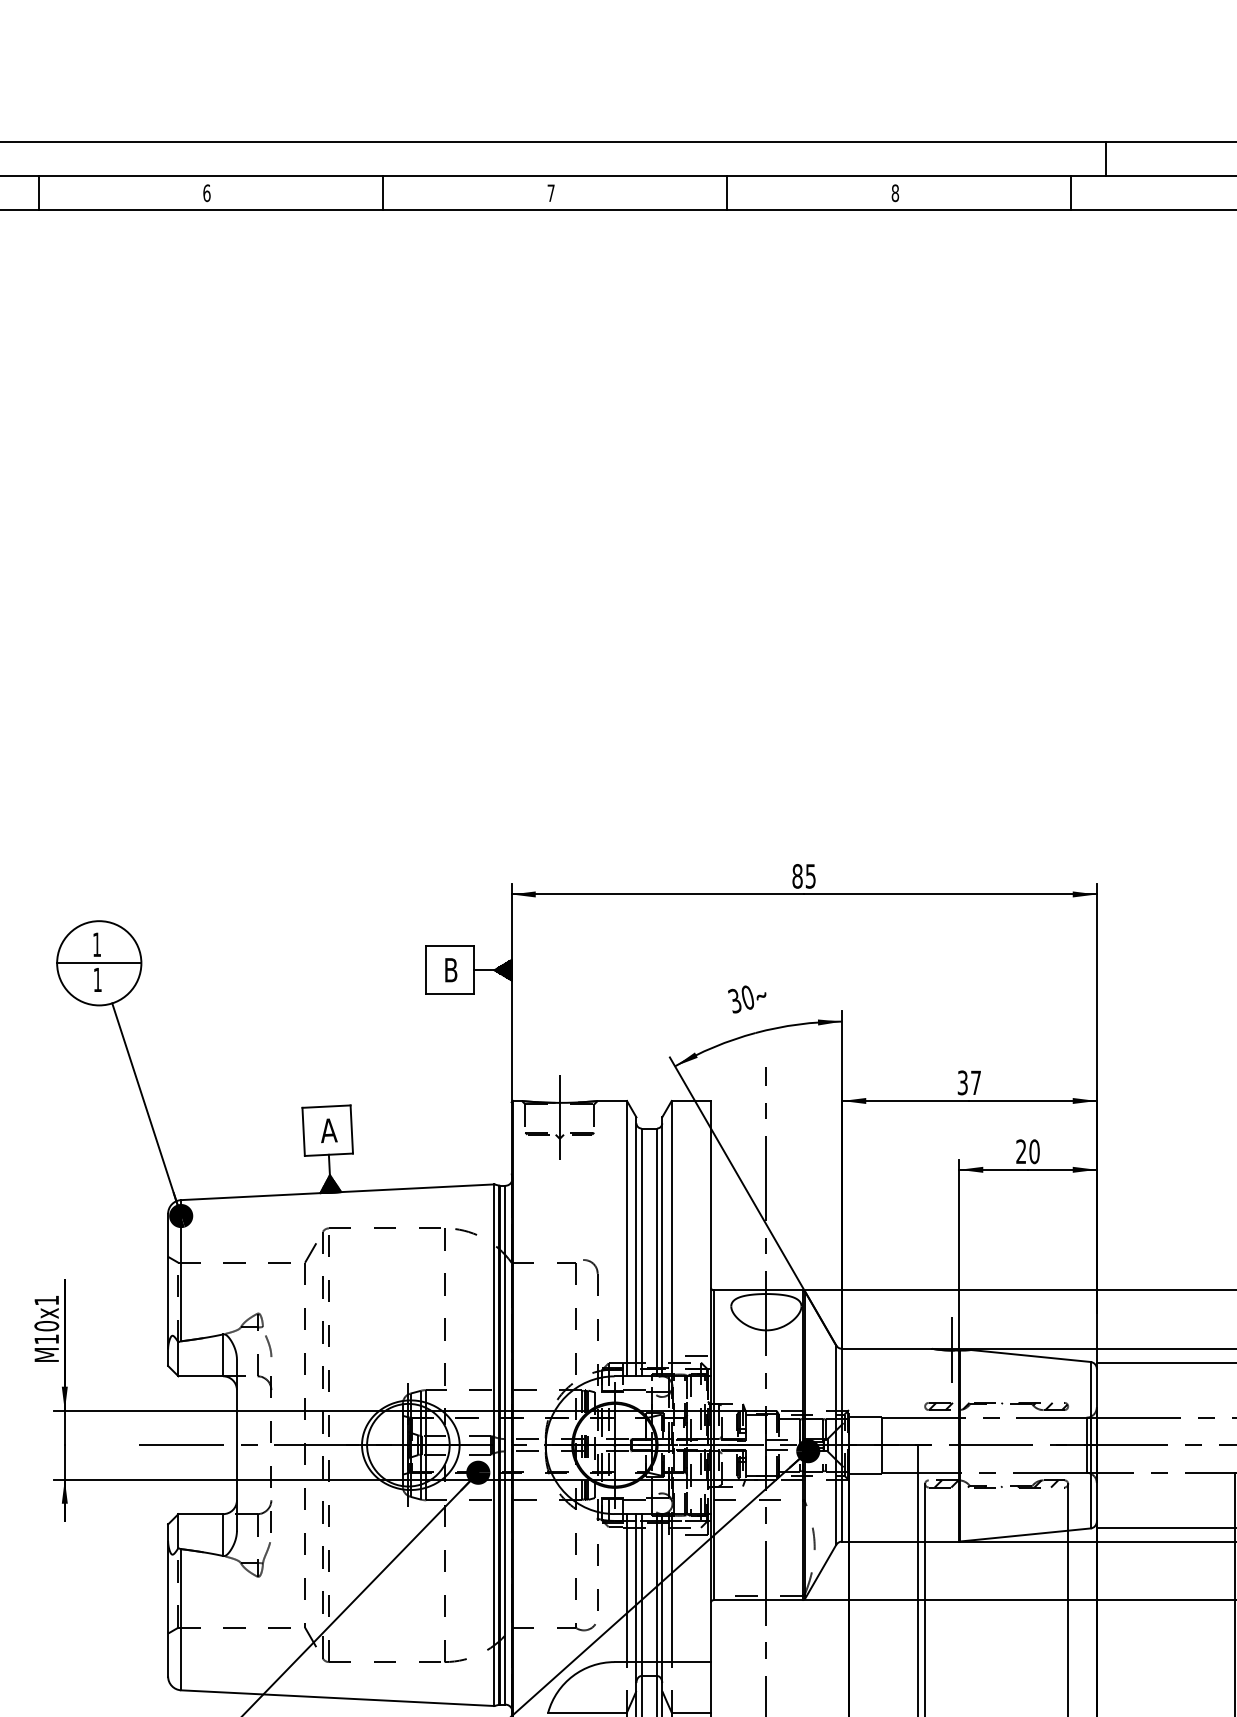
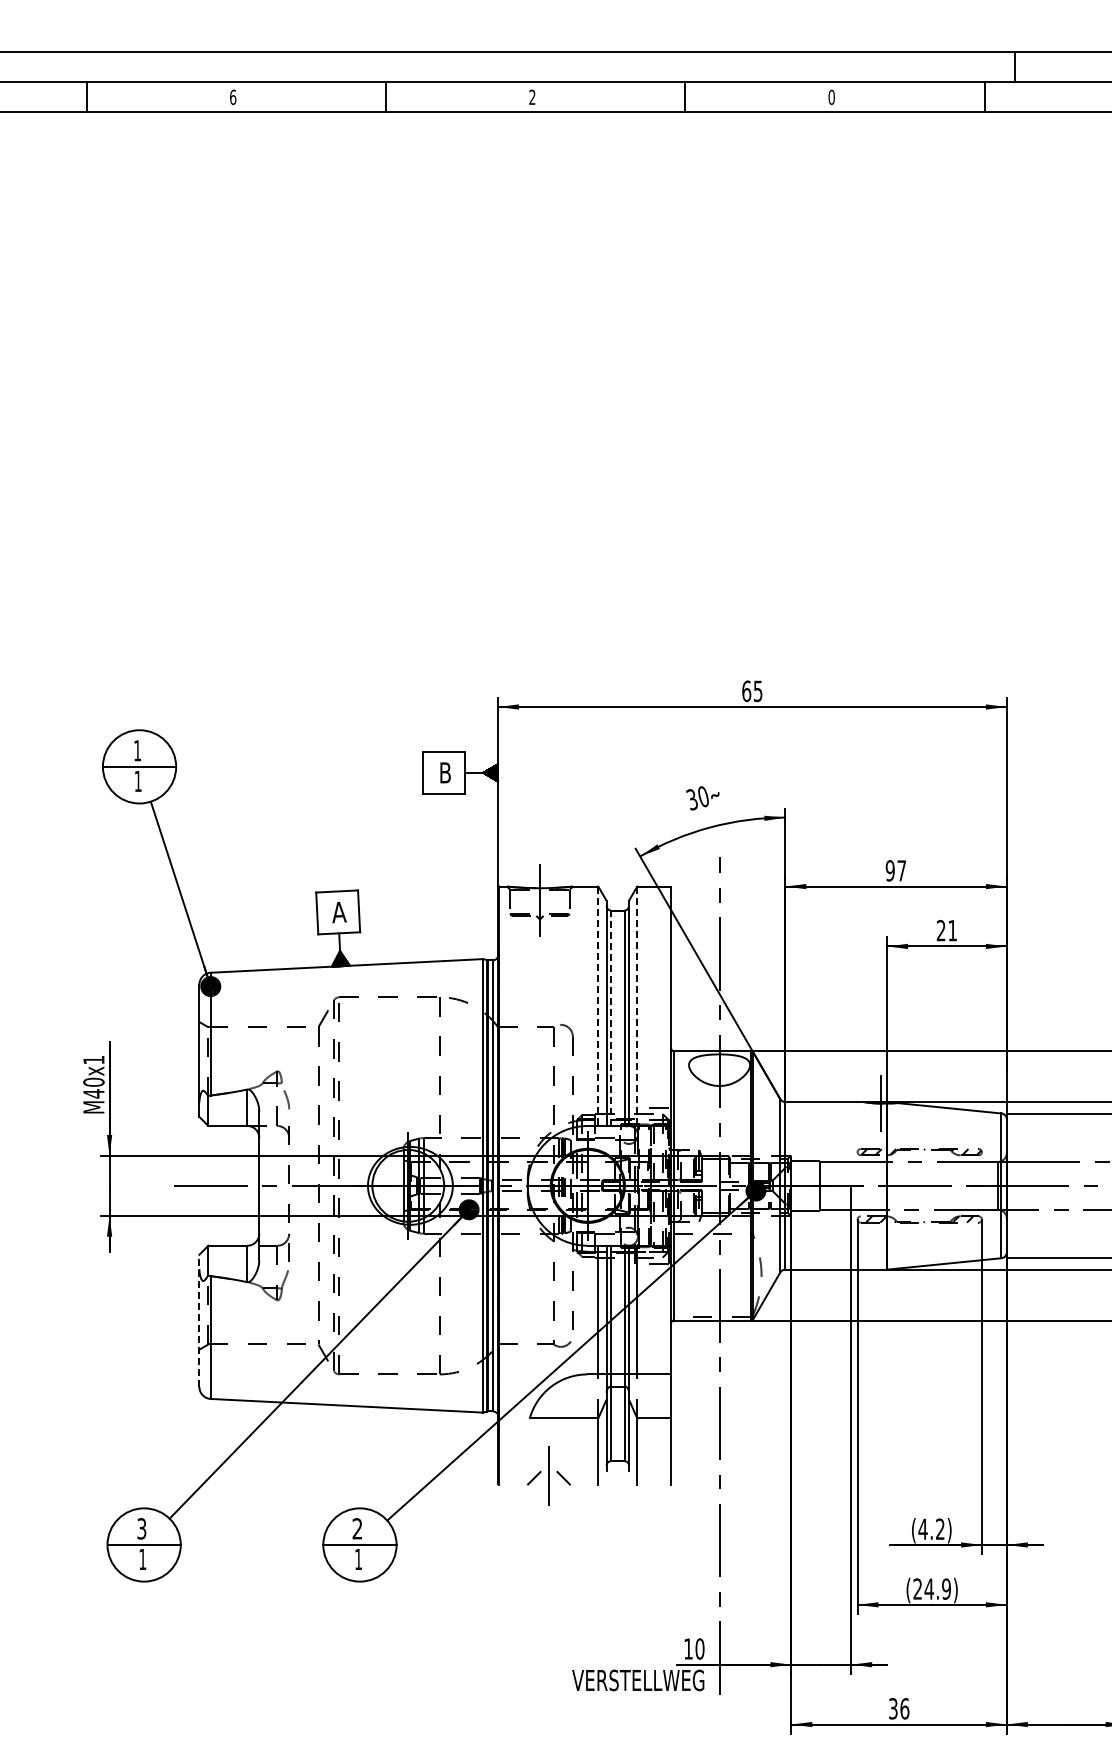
text: (551, 192) -> (532, 96), 7 -> 2
text: (895, 193) -> (831, 97), 8 -> 0
text: (797, 875) -> (746, 690), 85 -> 65
text: (961, 1082) -> (889, 870), 37 -> 97
text: (1034, 1151) -> (952, 930), 20 -> 21
line: (627, 1238) -> (598, 1006), solid -> dashed
line: (672, 1238) -> (637, 1006), solid -> dashed
line: (642, 1252) -> (611, 1018), solid -> dashed
text: (46, 1338) -> (93, 1093), M10x1 -> M40x1
line: (168, 1600) -> (199, 1320), solid -> dashed

